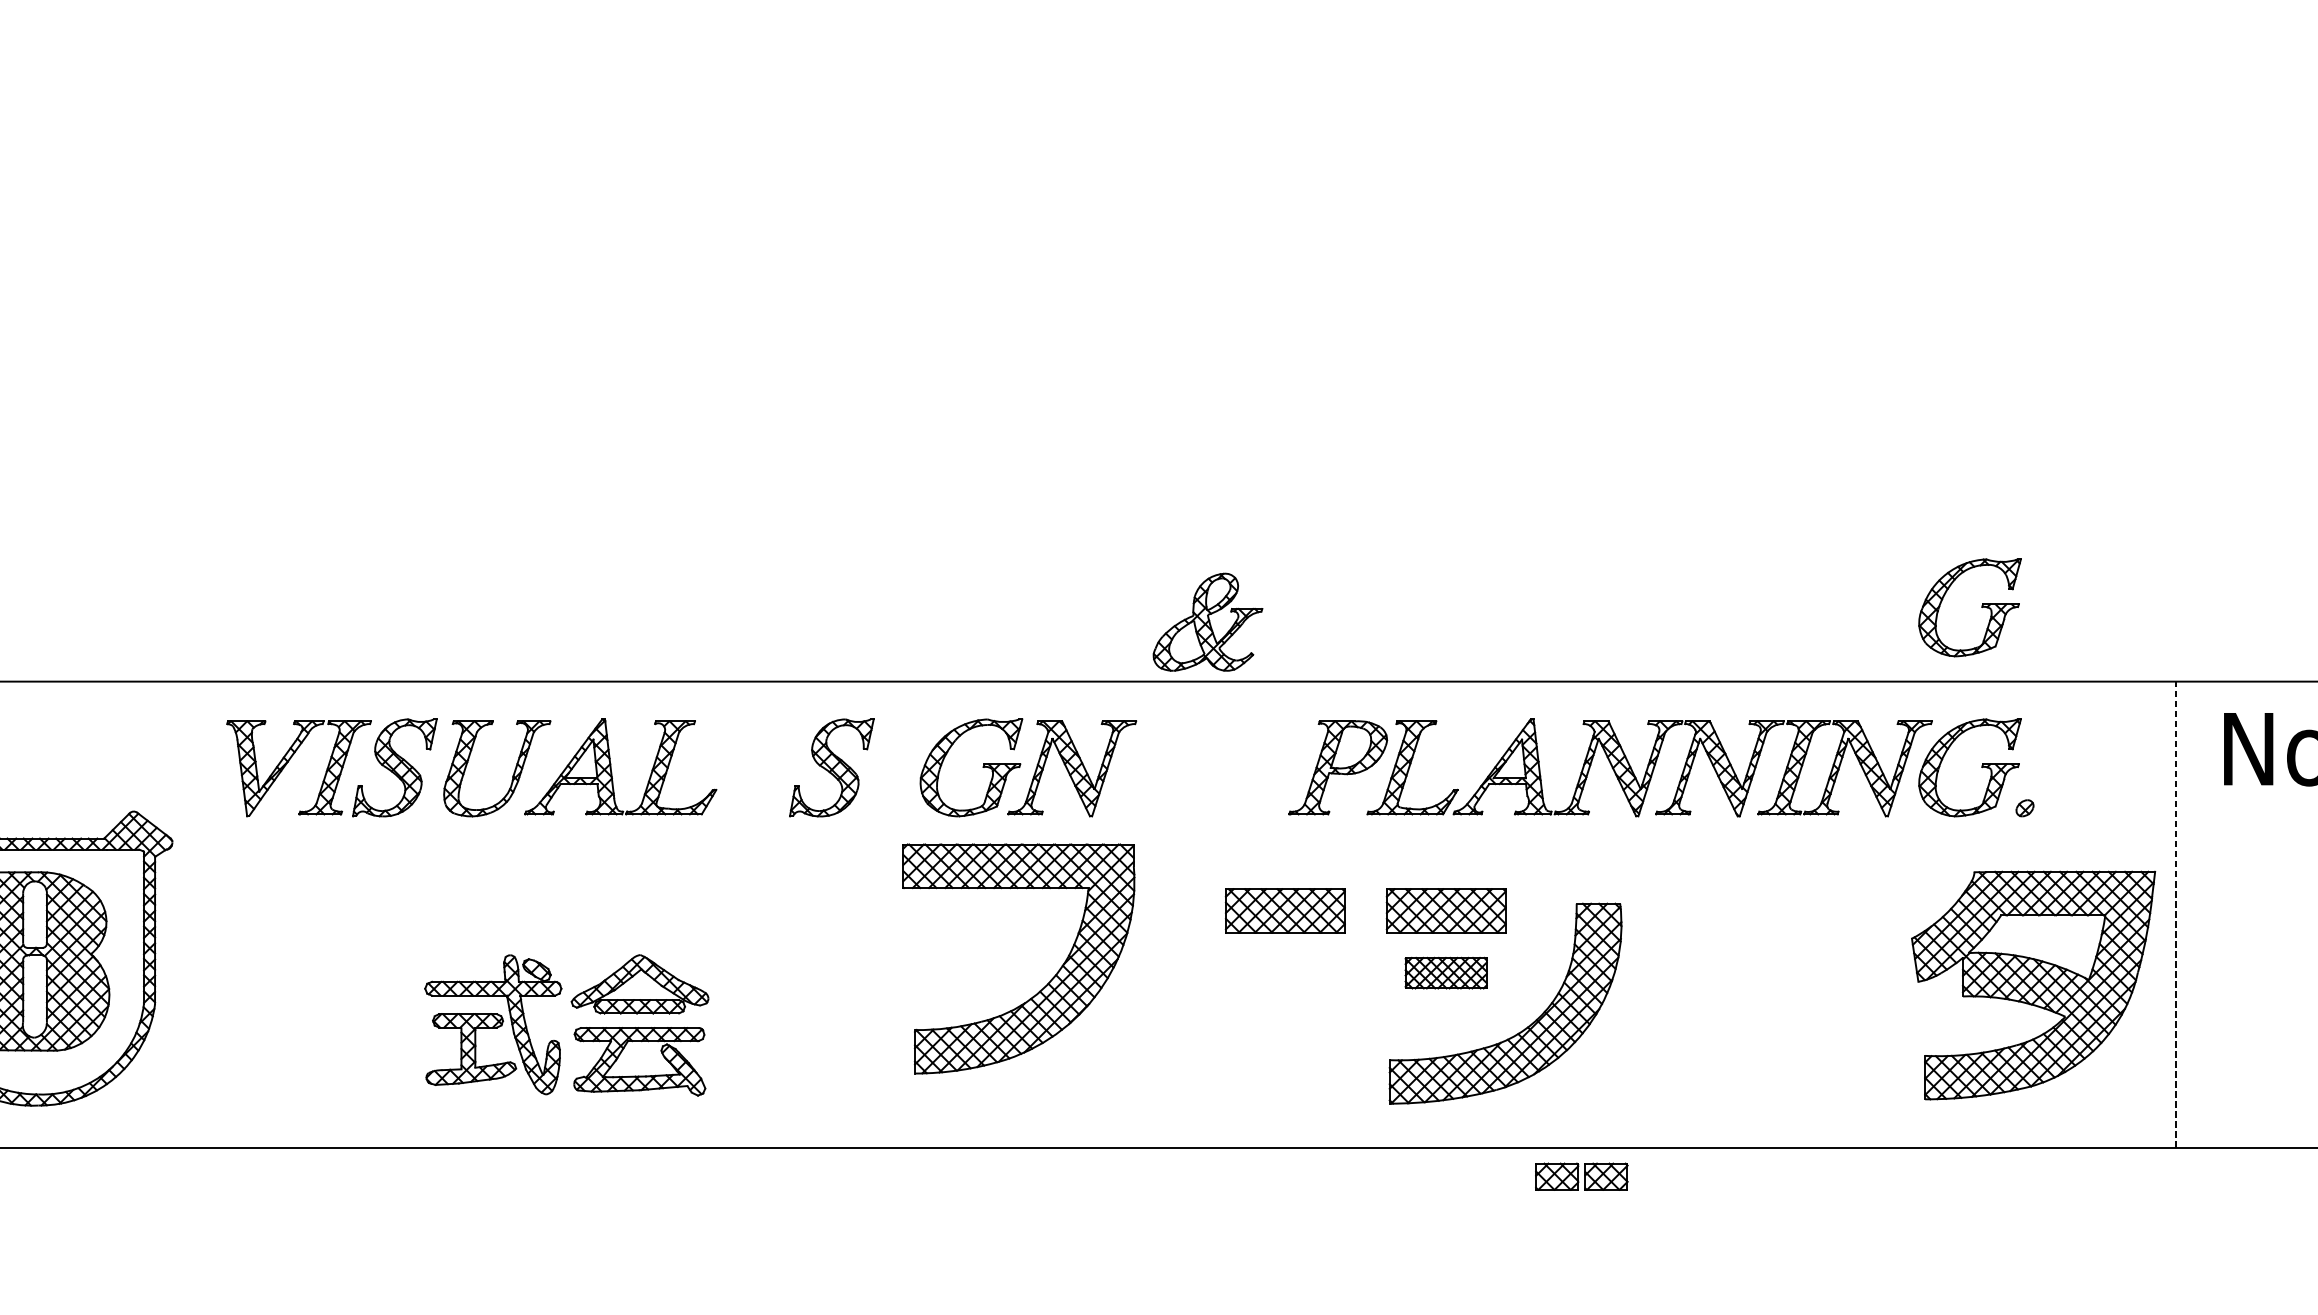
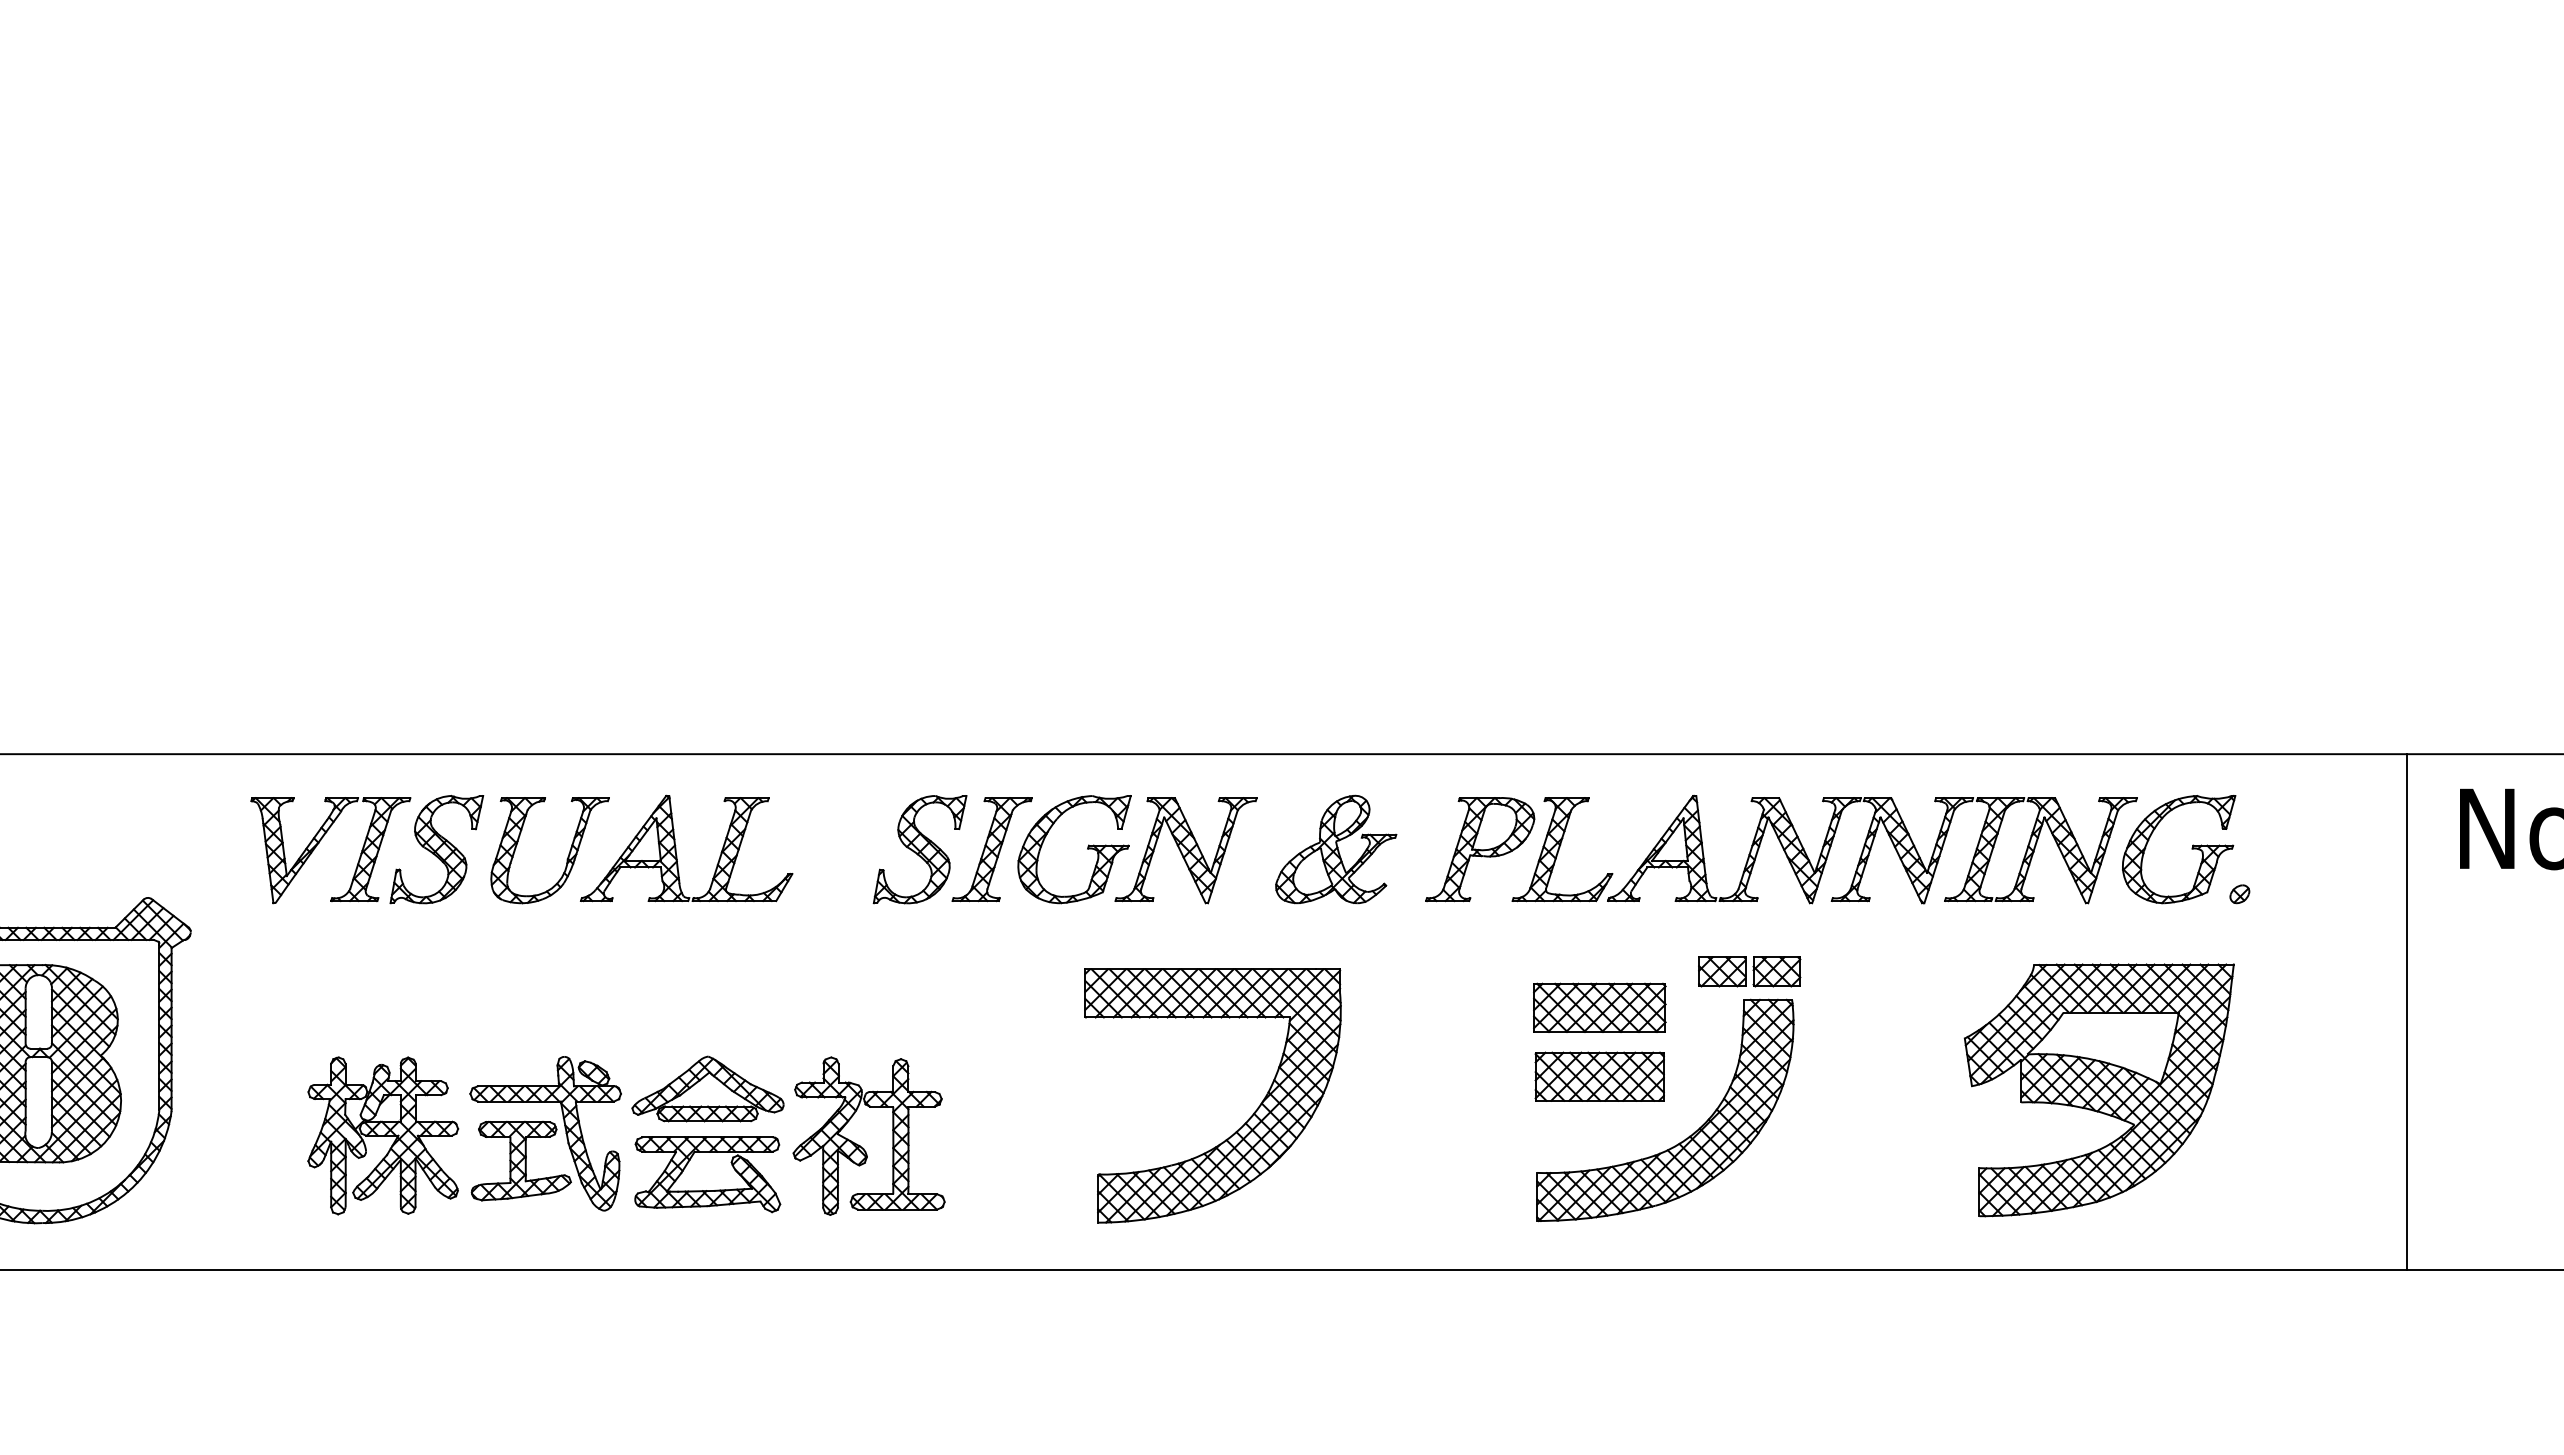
part: (1981, 607) -> (2191, 672), removed
part: (1208, 622) -> (1336, 849), moved
part: (896, 767) -> (991, 849), added
part: (1285, 910) -> (1421, 1007), removed
line: (2176, 914) -> (2407, 1011), dashed -> solid
part: (1446, 973) -> (1599, 1076), size x1.43
part: (1045, 985) -> (1242, 1125), moved
part: (2032, 985) -> (2098, 1090), moved
part: (346, 1026) -> (383, 1135), added
part: (777, 1035) -> (860, 1145), added
part: (1581, 1176) -> (1749, 971), moved

